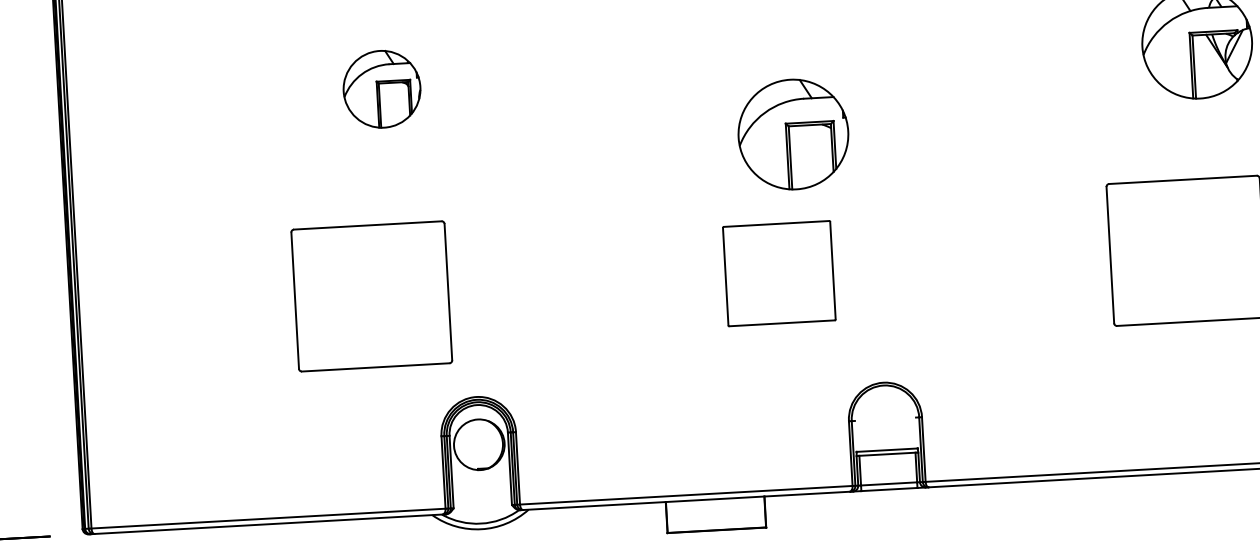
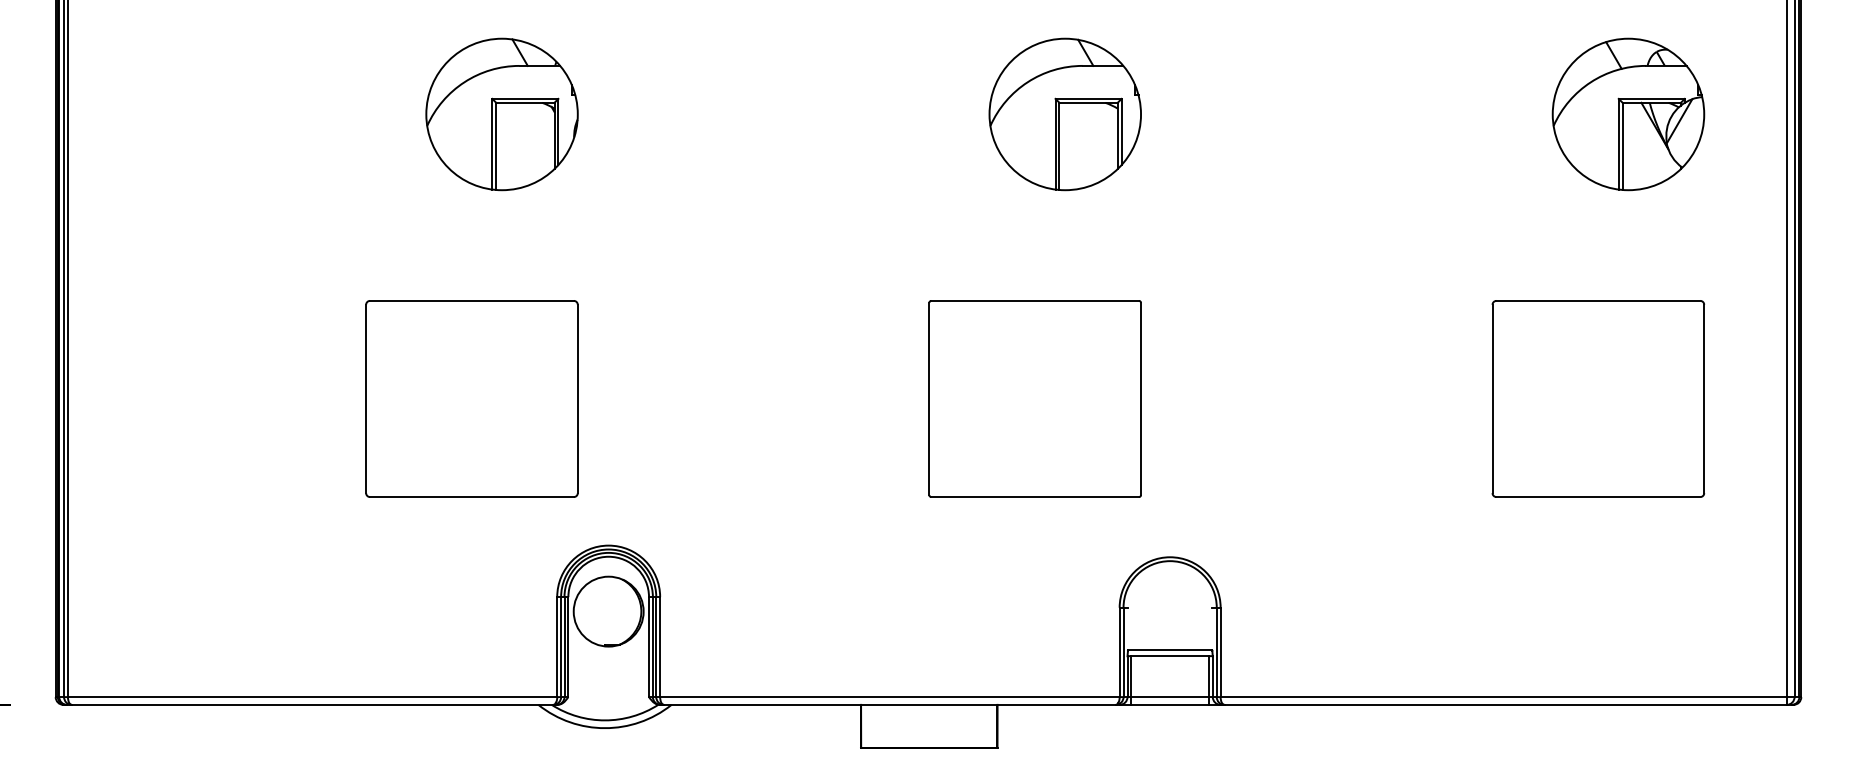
part: (381, 89) -> (501, 114), size x1.43
part: (792, 134) -> (1064, 114), moved
part: (778, 273) -> (1034, 398), size x1.43

